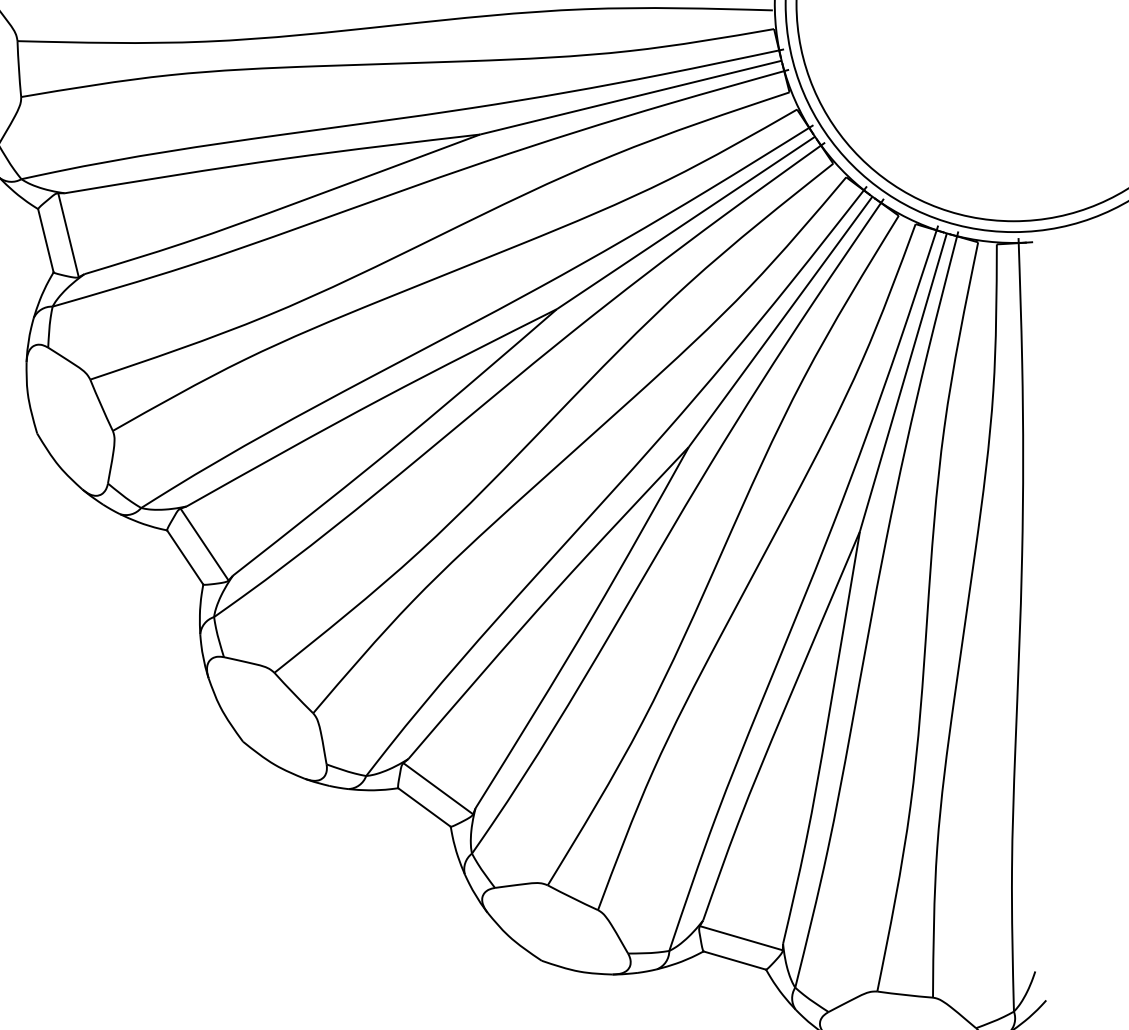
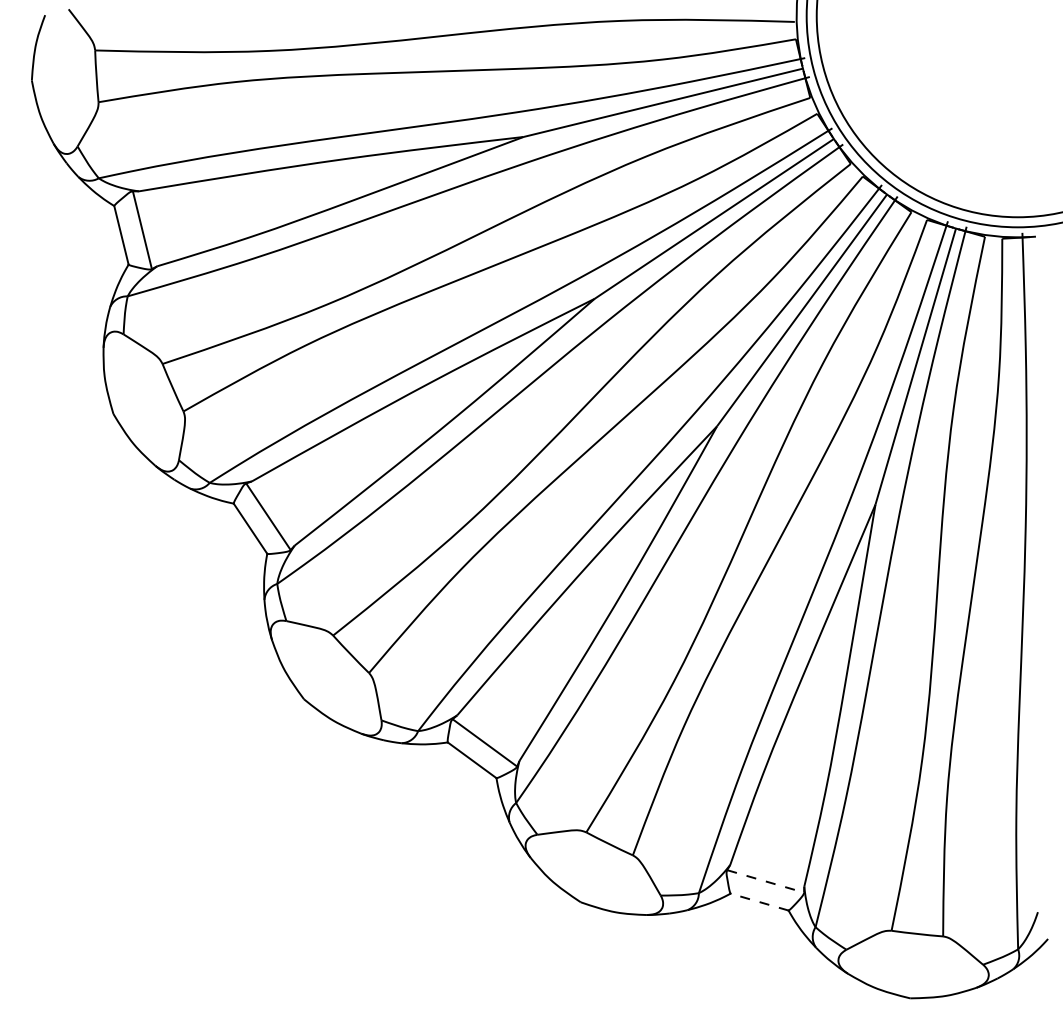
line: (742, 938) -> (766, 881), solid -> dashed
line: (734, 959) -> (759, 901), solid -> dashed

